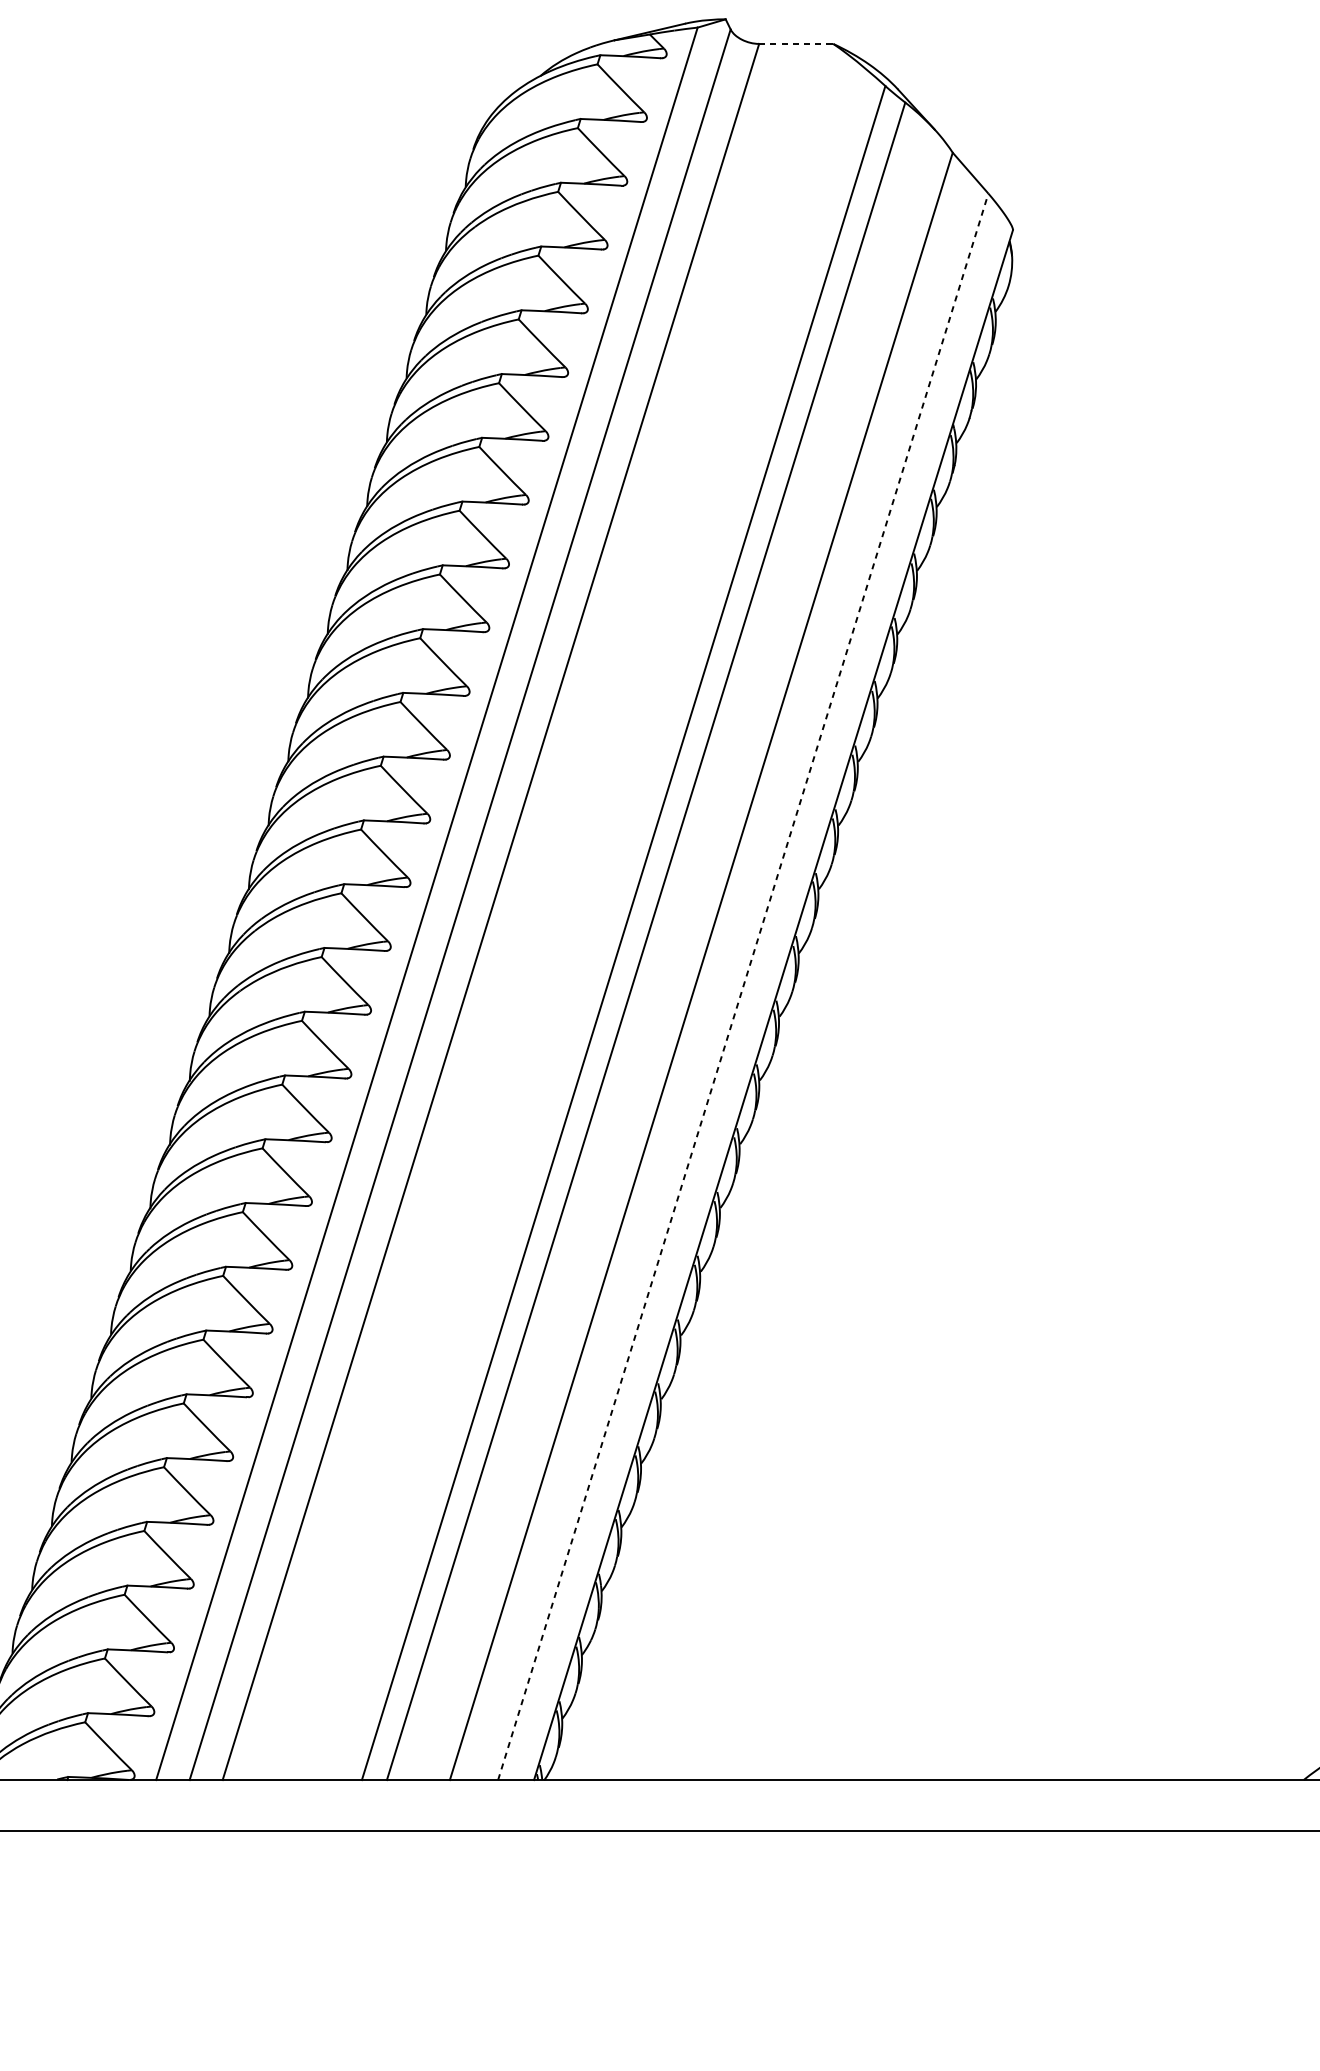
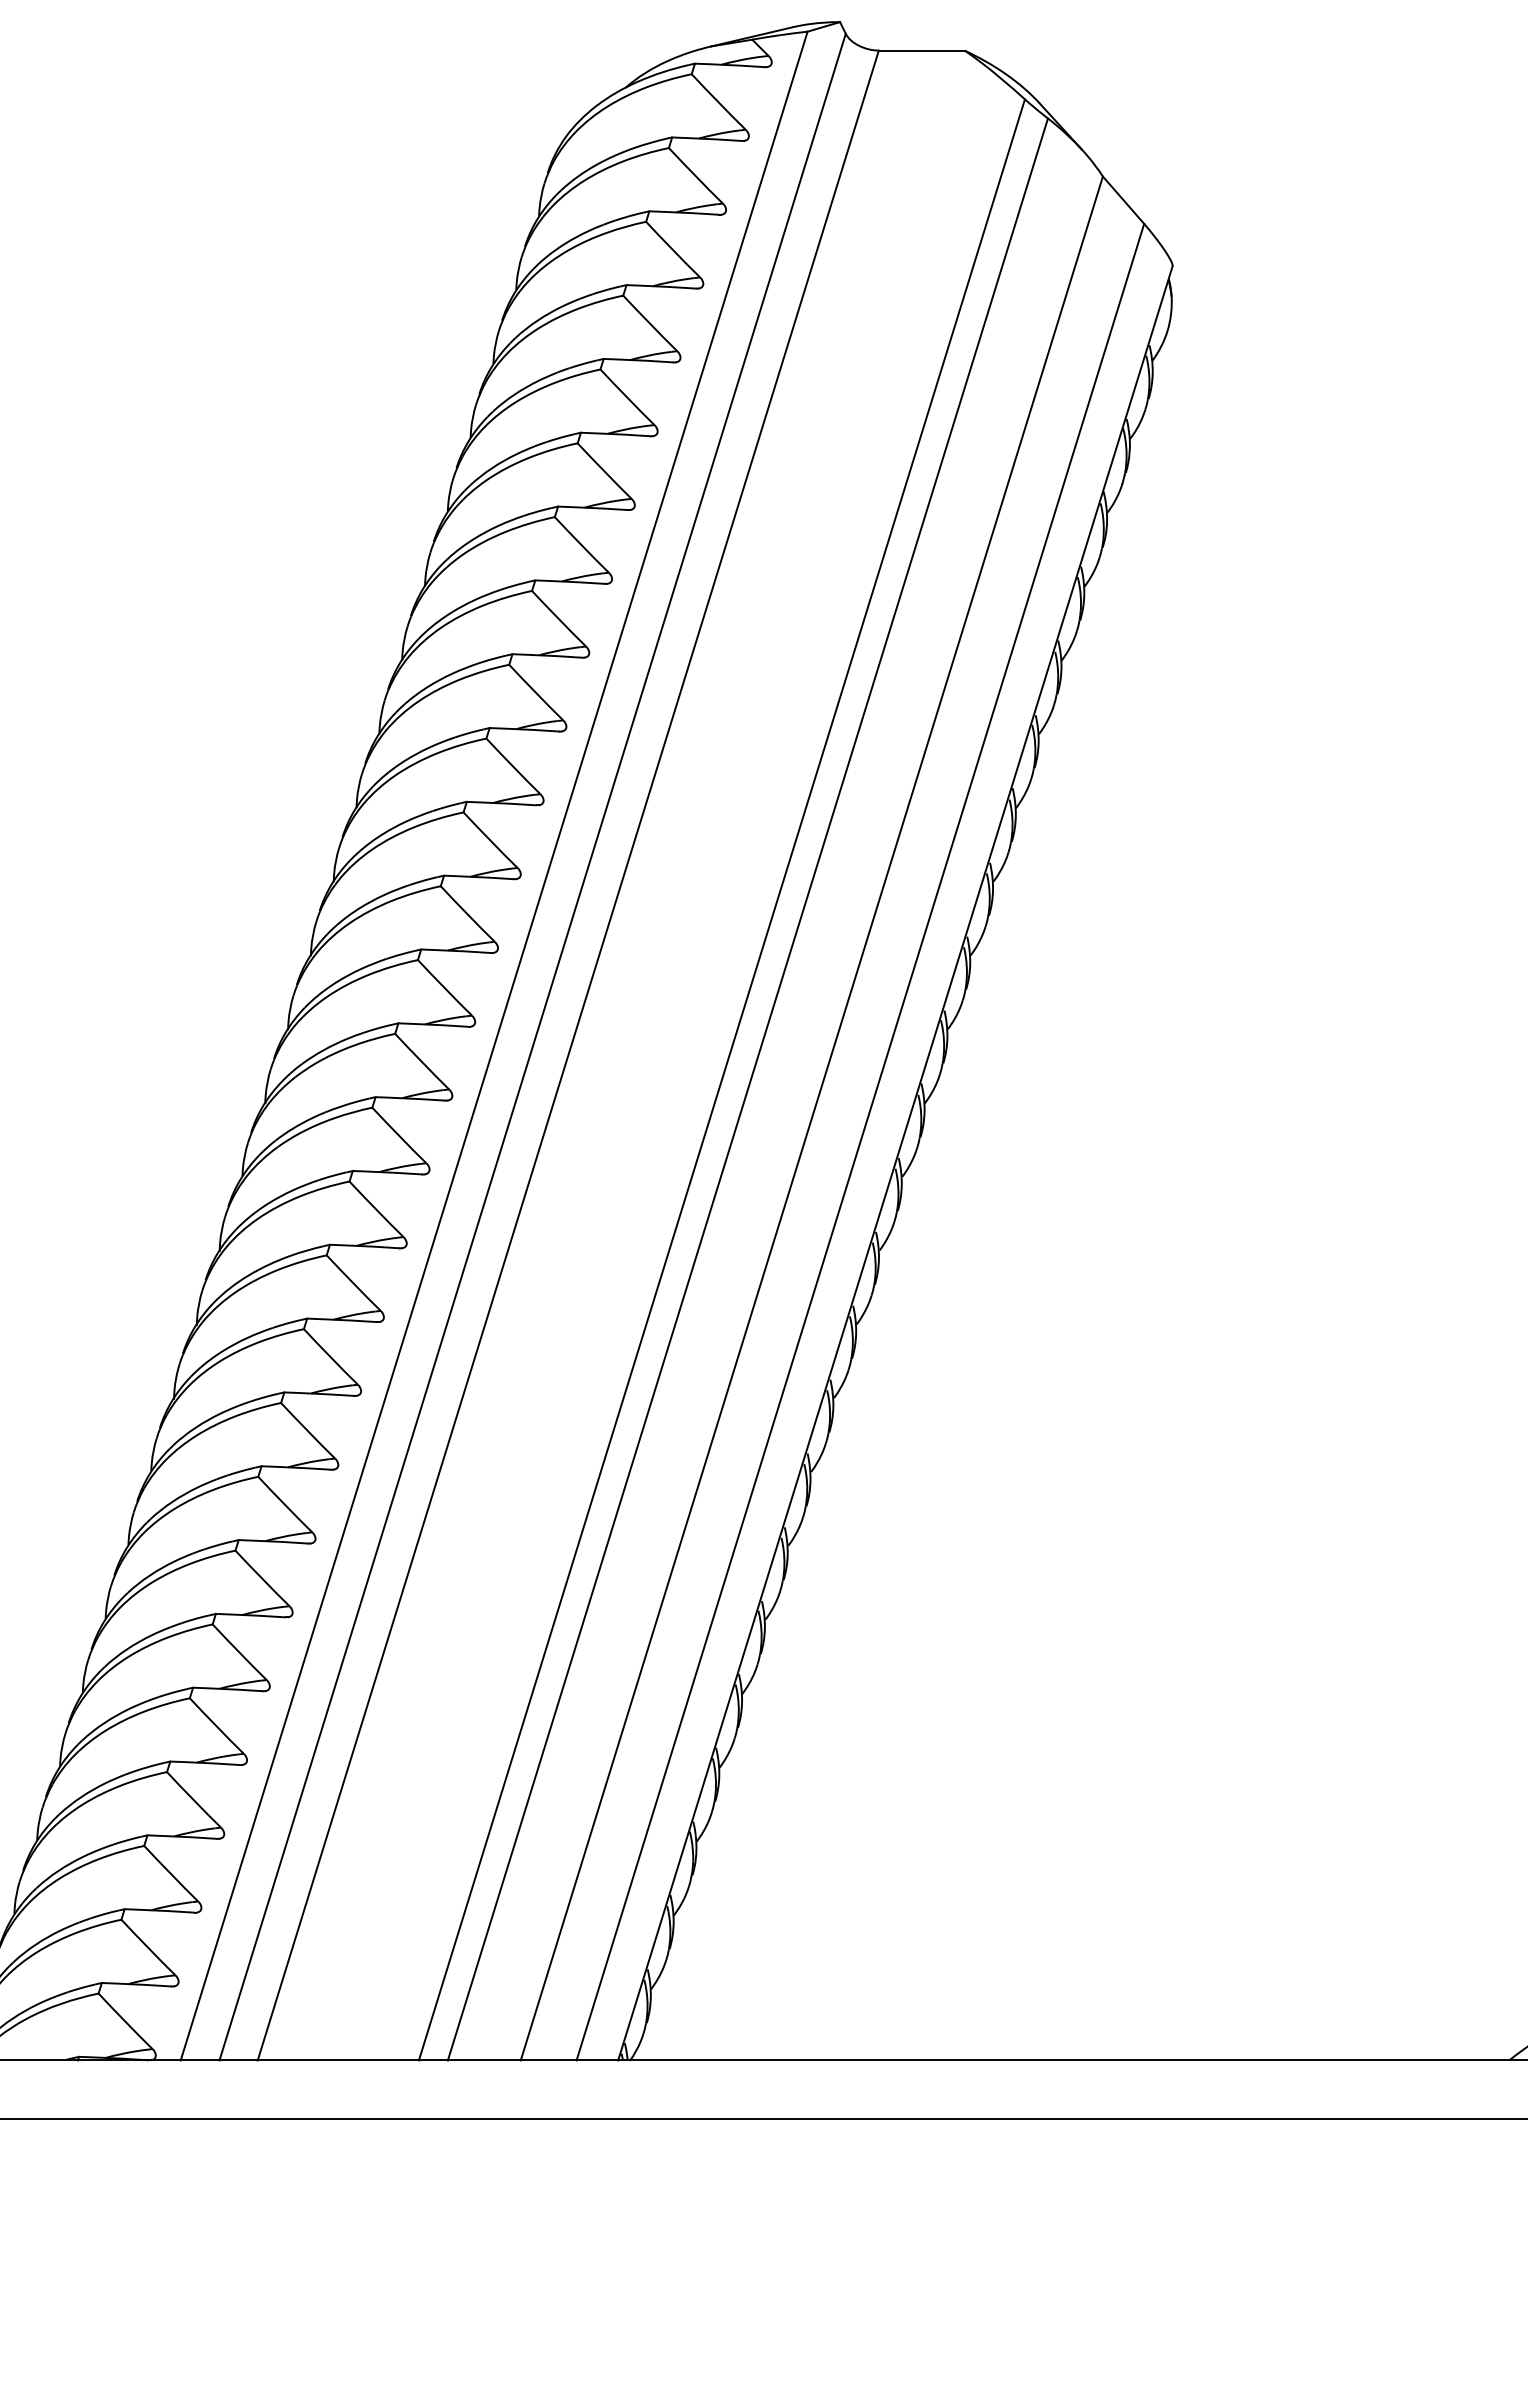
line: (796, 43) -> (921, 50), dashed -> solid
line: (743, 986) -> (860, 1141), dashed -> solid

